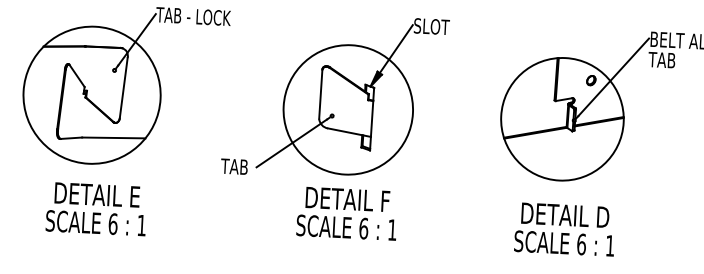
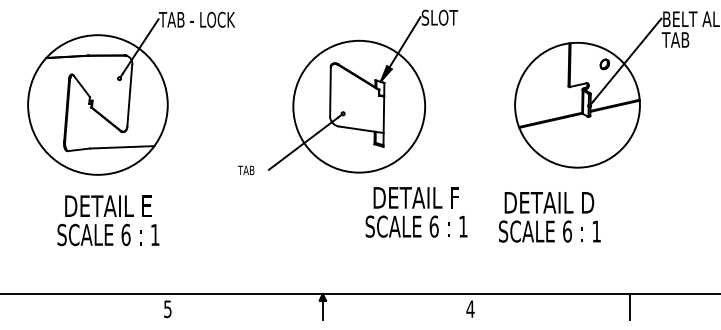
part: (233, 166) -> (245, 170), size x0.6
part: (347, 213) -> (416, 212), moved
part: (564, 229) -> (549, 217), moved

